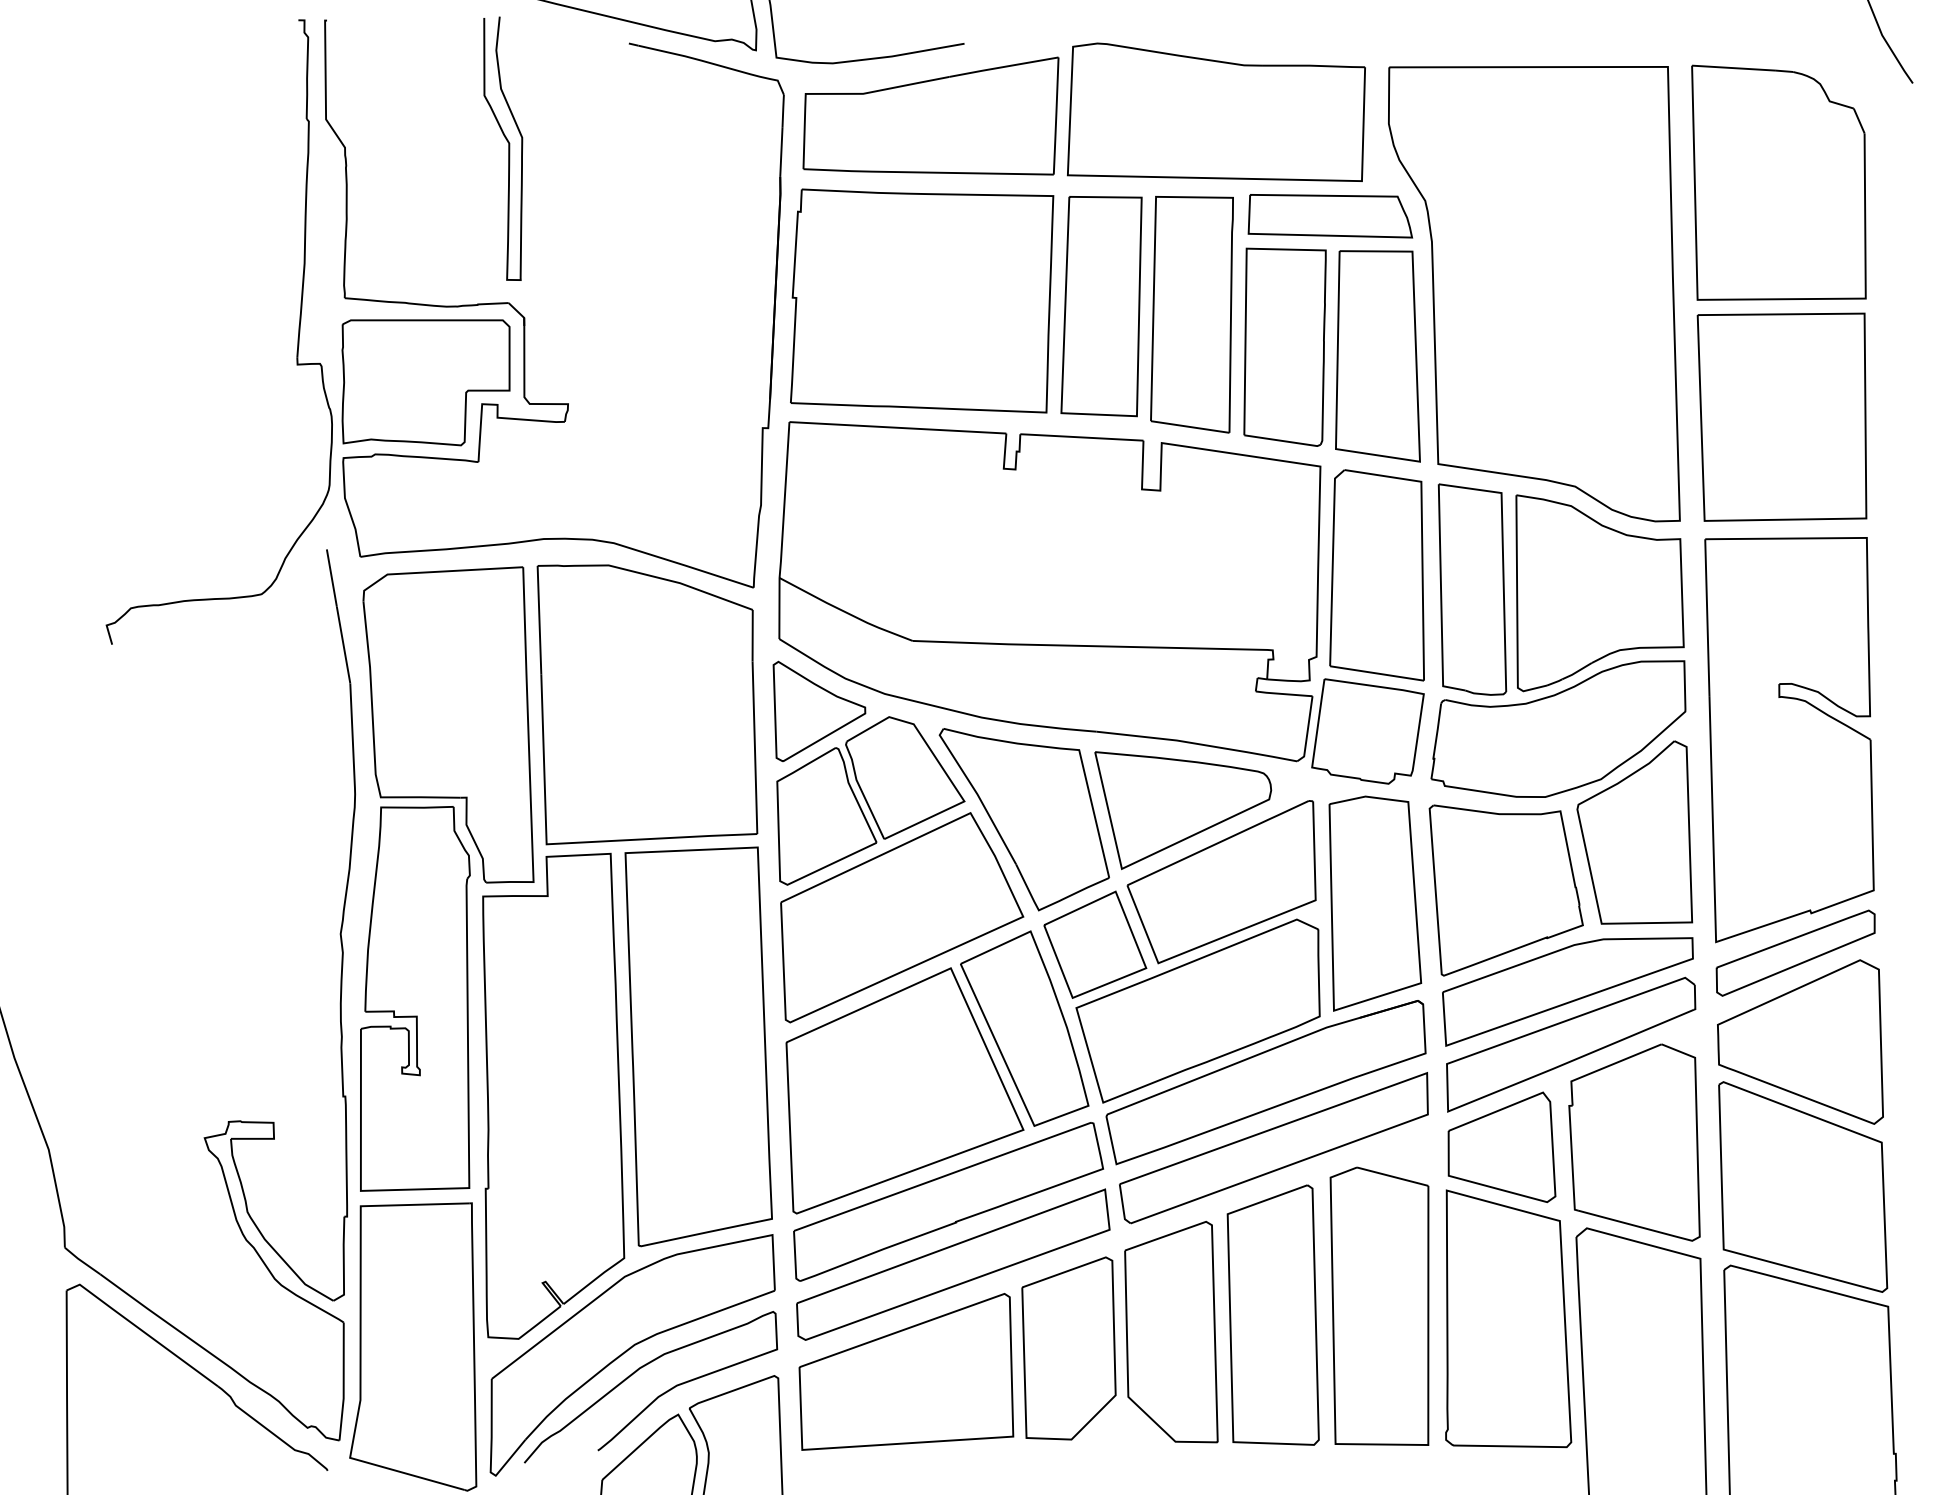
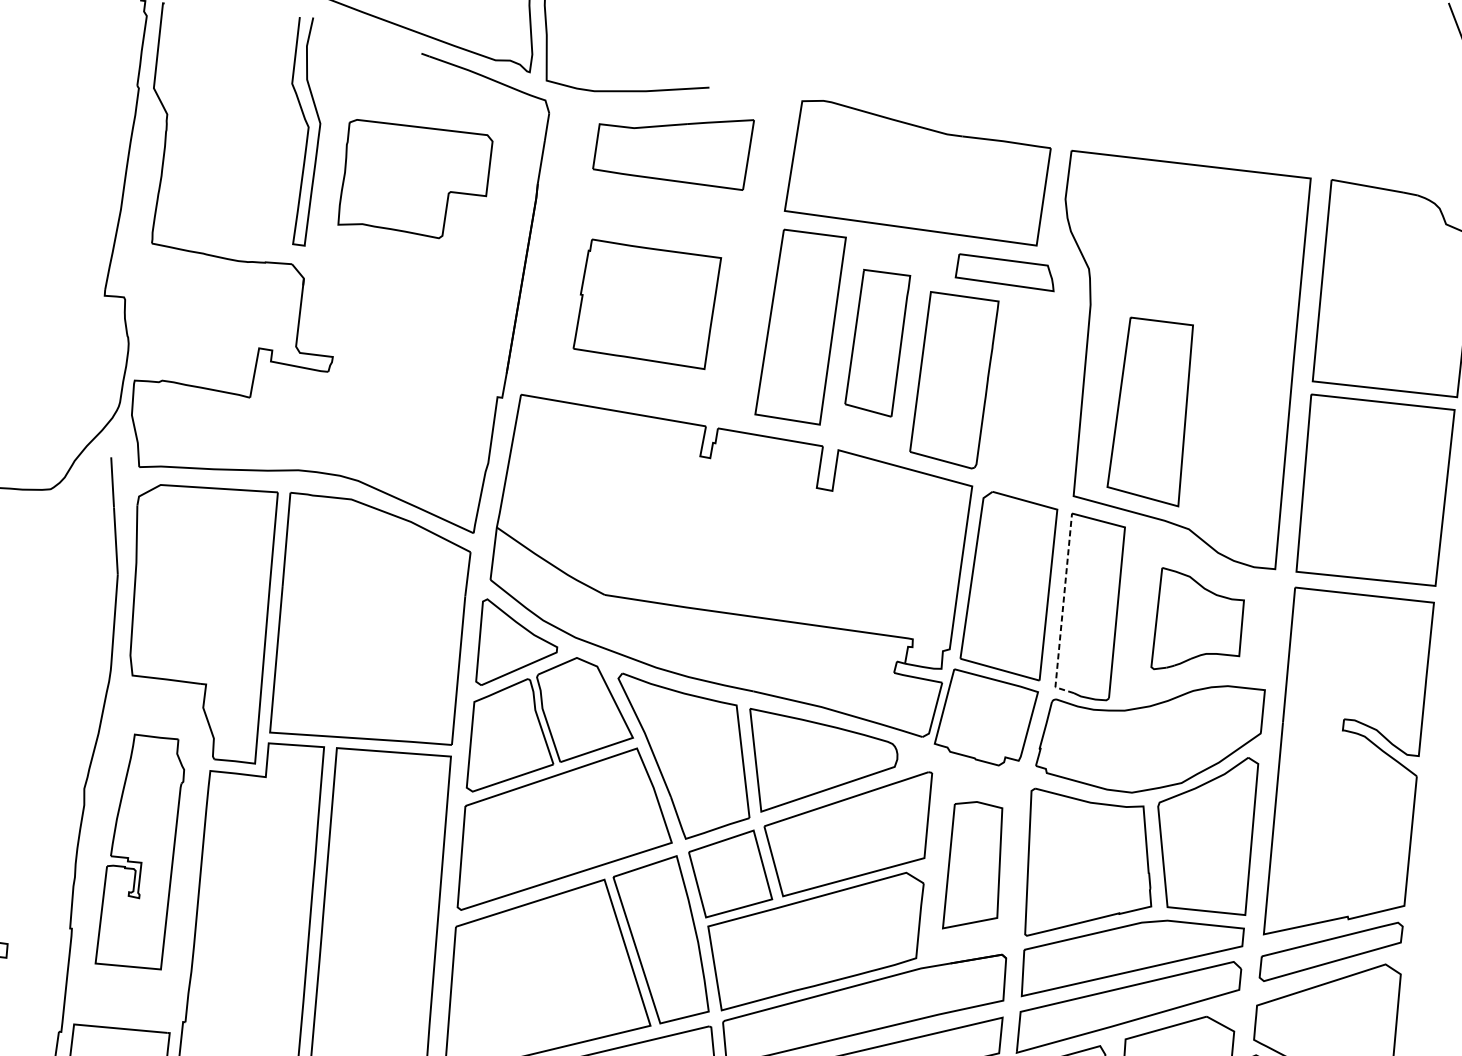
part: (930, 115) -> (673, 145), size x0.7
part: (1330, 216) -> (1006, 272), size x0.7
part: (922, 300) -> (647, 303), size x0.6
part: (1191, 314) -> (876, 342), size x0.7
part: (1377, 356) -> (1152, 411), moved
part: (425, 382) -> (414, 180), moved
part: (1599, 593) -> (1198, 623), size x0.6
line: (1441, 596) -> (1063, 610), solid -> dashed
part: (1375, 903) -> (975, 866), size x0.7
part: (415, 998) -> (142, 851), size x0.7

